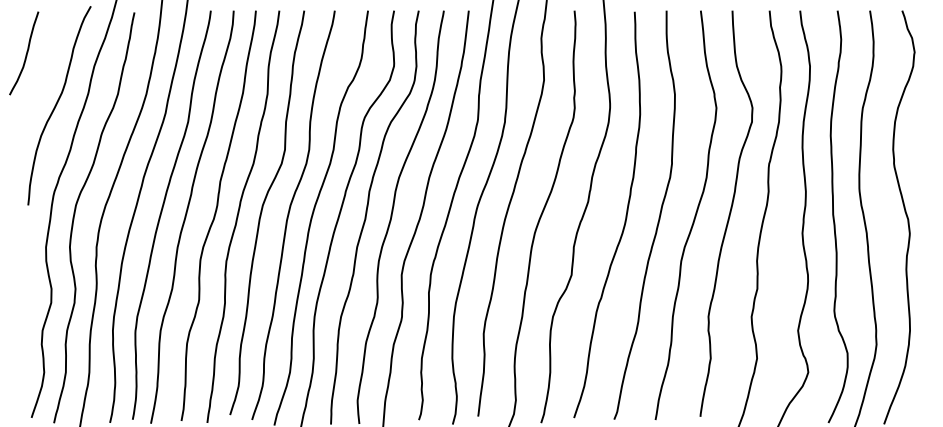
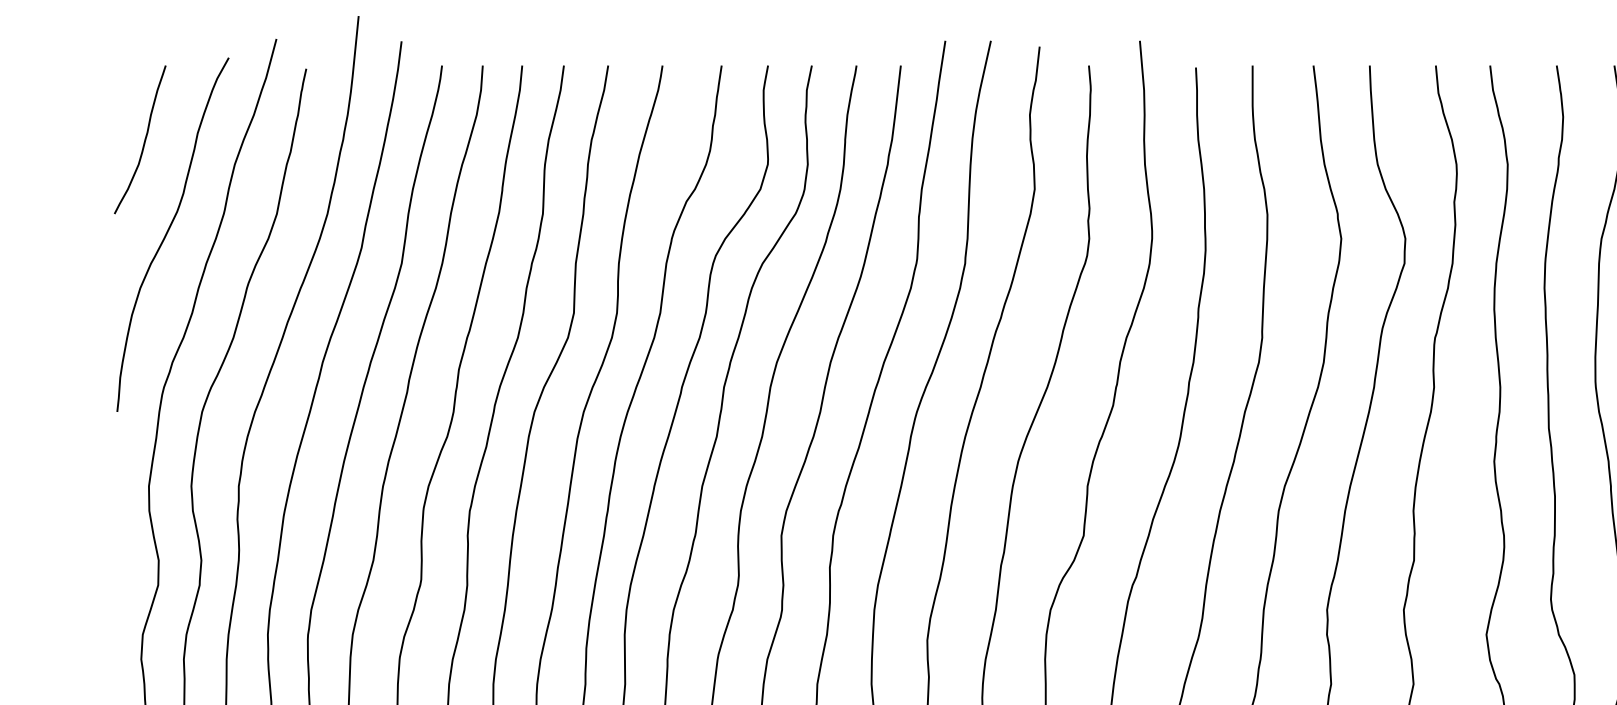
curve: (25, 54) -> (142, 141), moved

